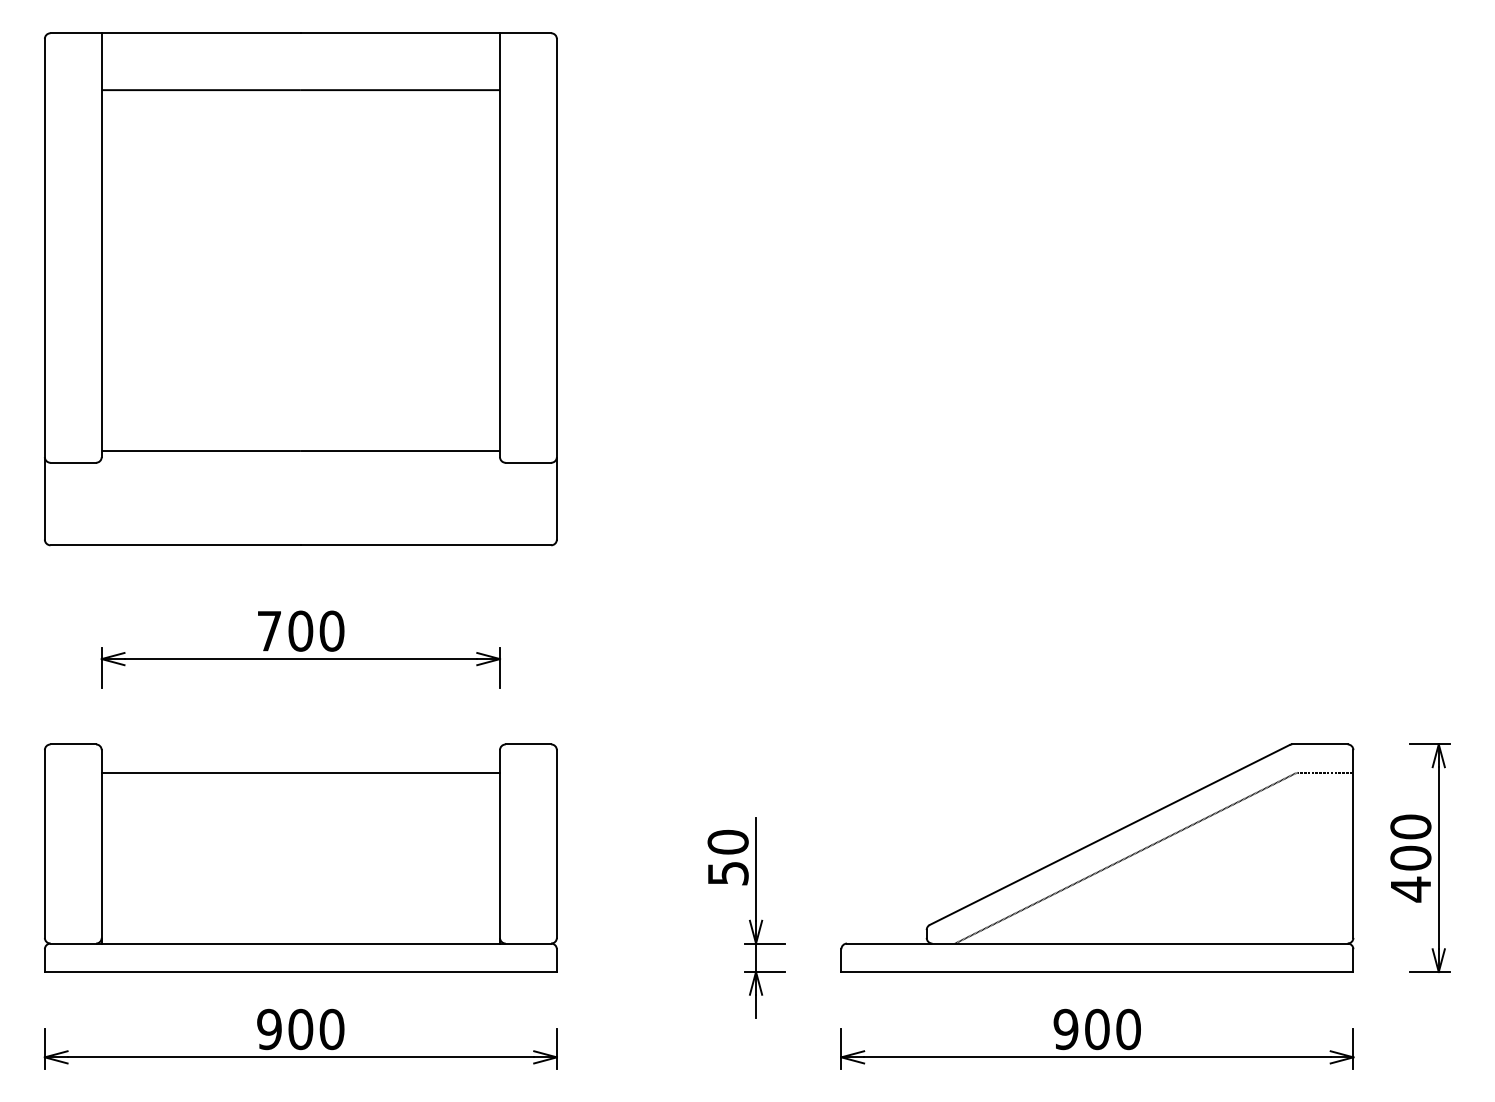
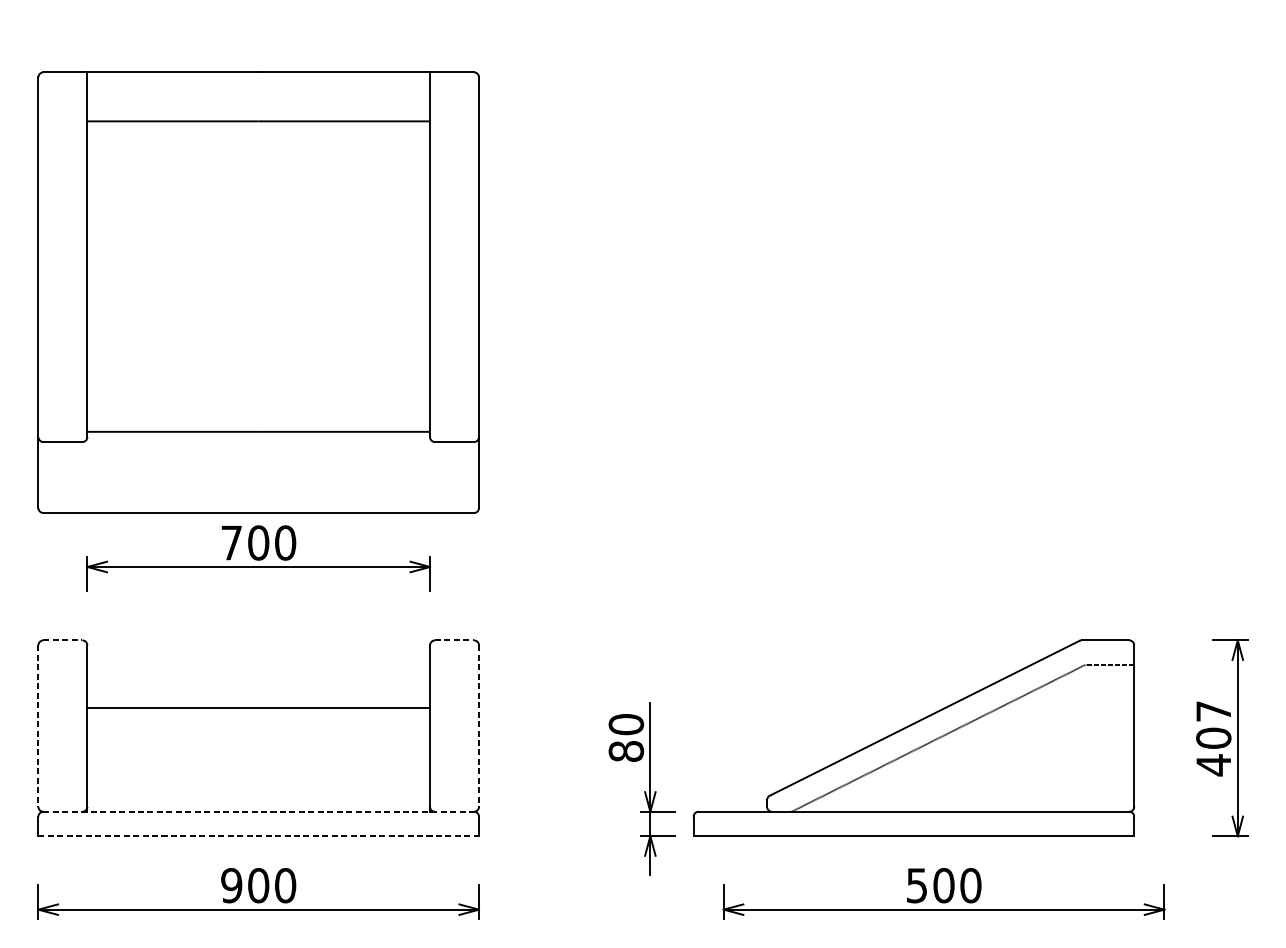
part: (300, 289) -> (258, 292), moved
line: (73, 744) -> (63, 640), solid -> dashed
line: (528, 744) -> (454, 640), solid -> dashed
line: (300, 772) -> (258, 707), moved
text: (1410, 826) -> (1213, 711), 400 -> 407
line: (44, 844) -> (38, 726), solid -> dashed
line: (556, 844) -> (478, 726), solid -> dashed
part: (1097, 857) -> (914, 737), moved
text: (727, 873) -> (625, 751), 50 -> 80
line: (301, 943) -> (259, 811), solid -> dashed
line: (301, 972) -> (259, 836), solid -> dashed
text: (1065, 1028) -> (916, 884), 900 -> 500

